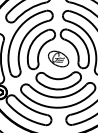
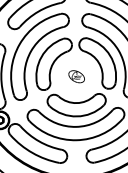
part: (58, 58) -> (76, 76), size x0.6

